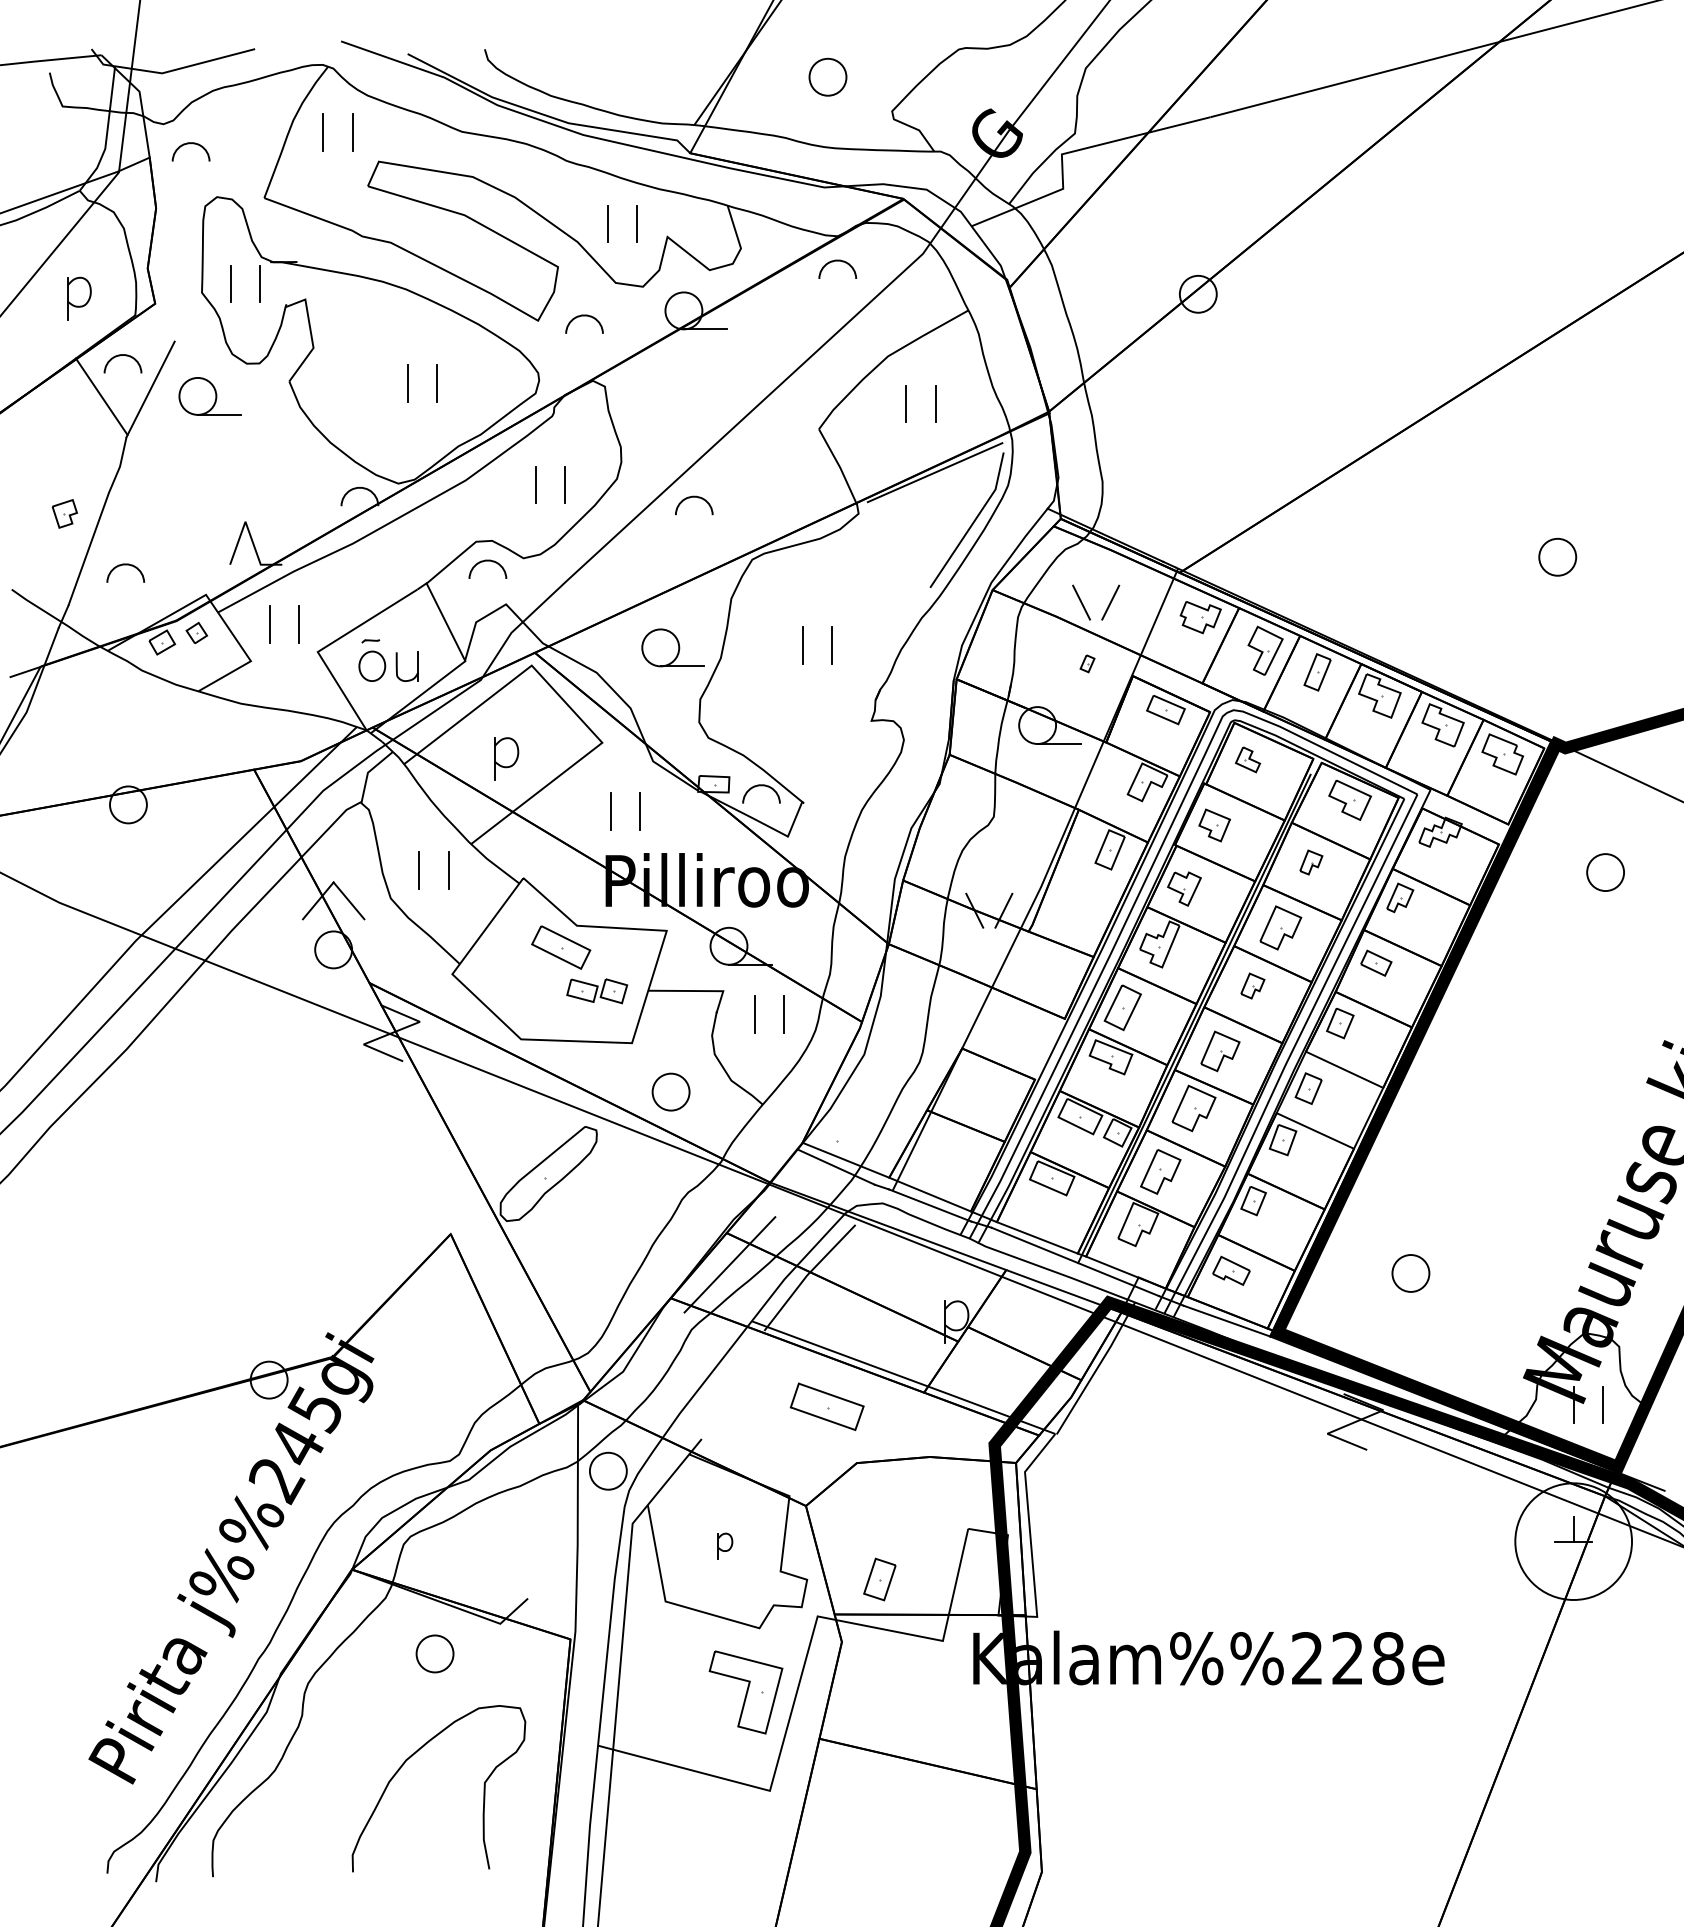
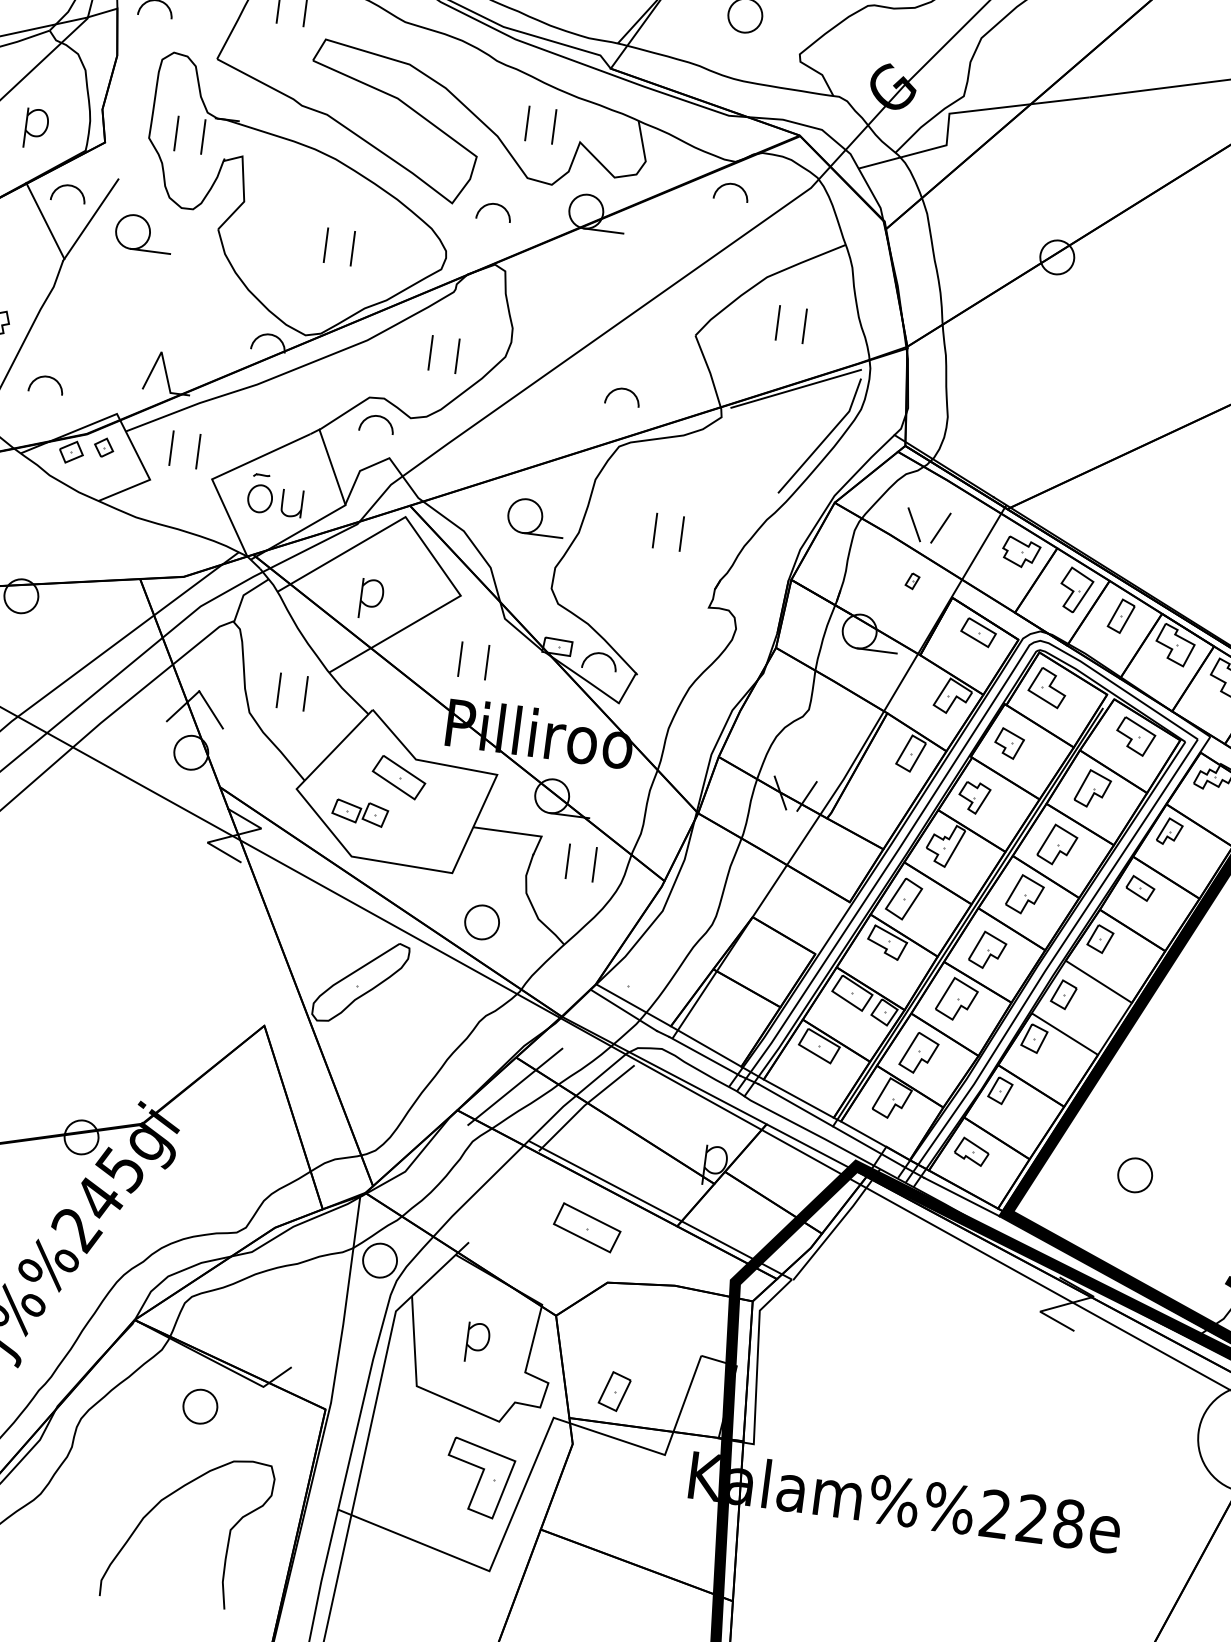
part: (694, 497) -> (624, 389), moved
part: (1247, 759) -> (1047, 687), size x1.67
part: (1311, 862) -> (1093, 788), size x1.67
part: (1252, 985) -> (1024, 894), size x1.67
part: (597, 991) -> (360, 813), moved
part: (725, 1545) -> (478, 1342), size x1.67

